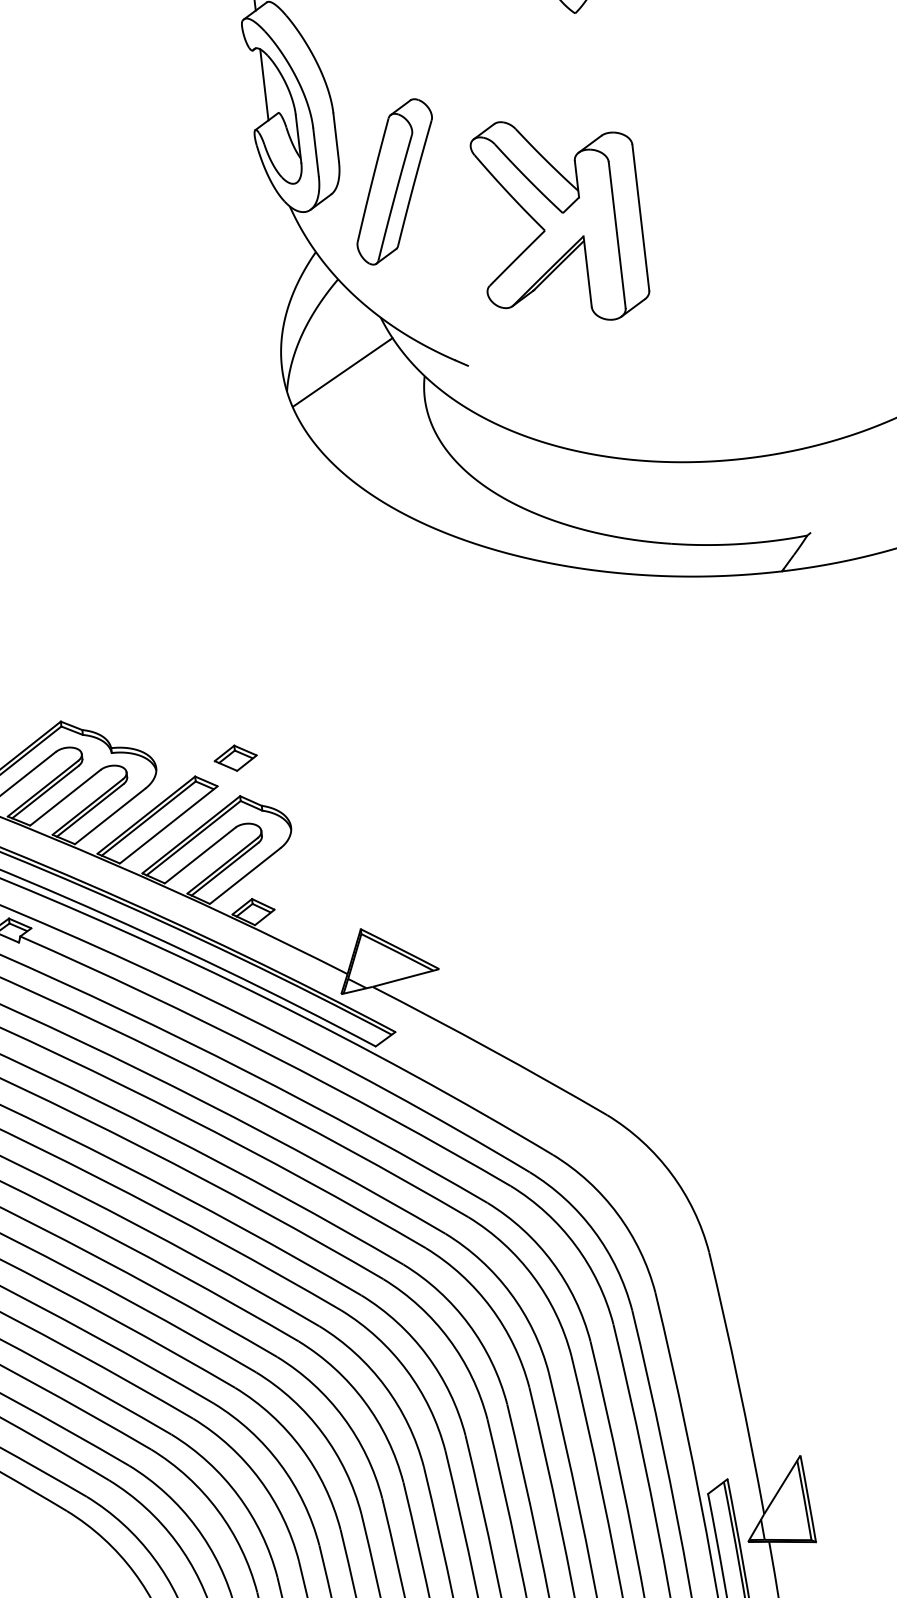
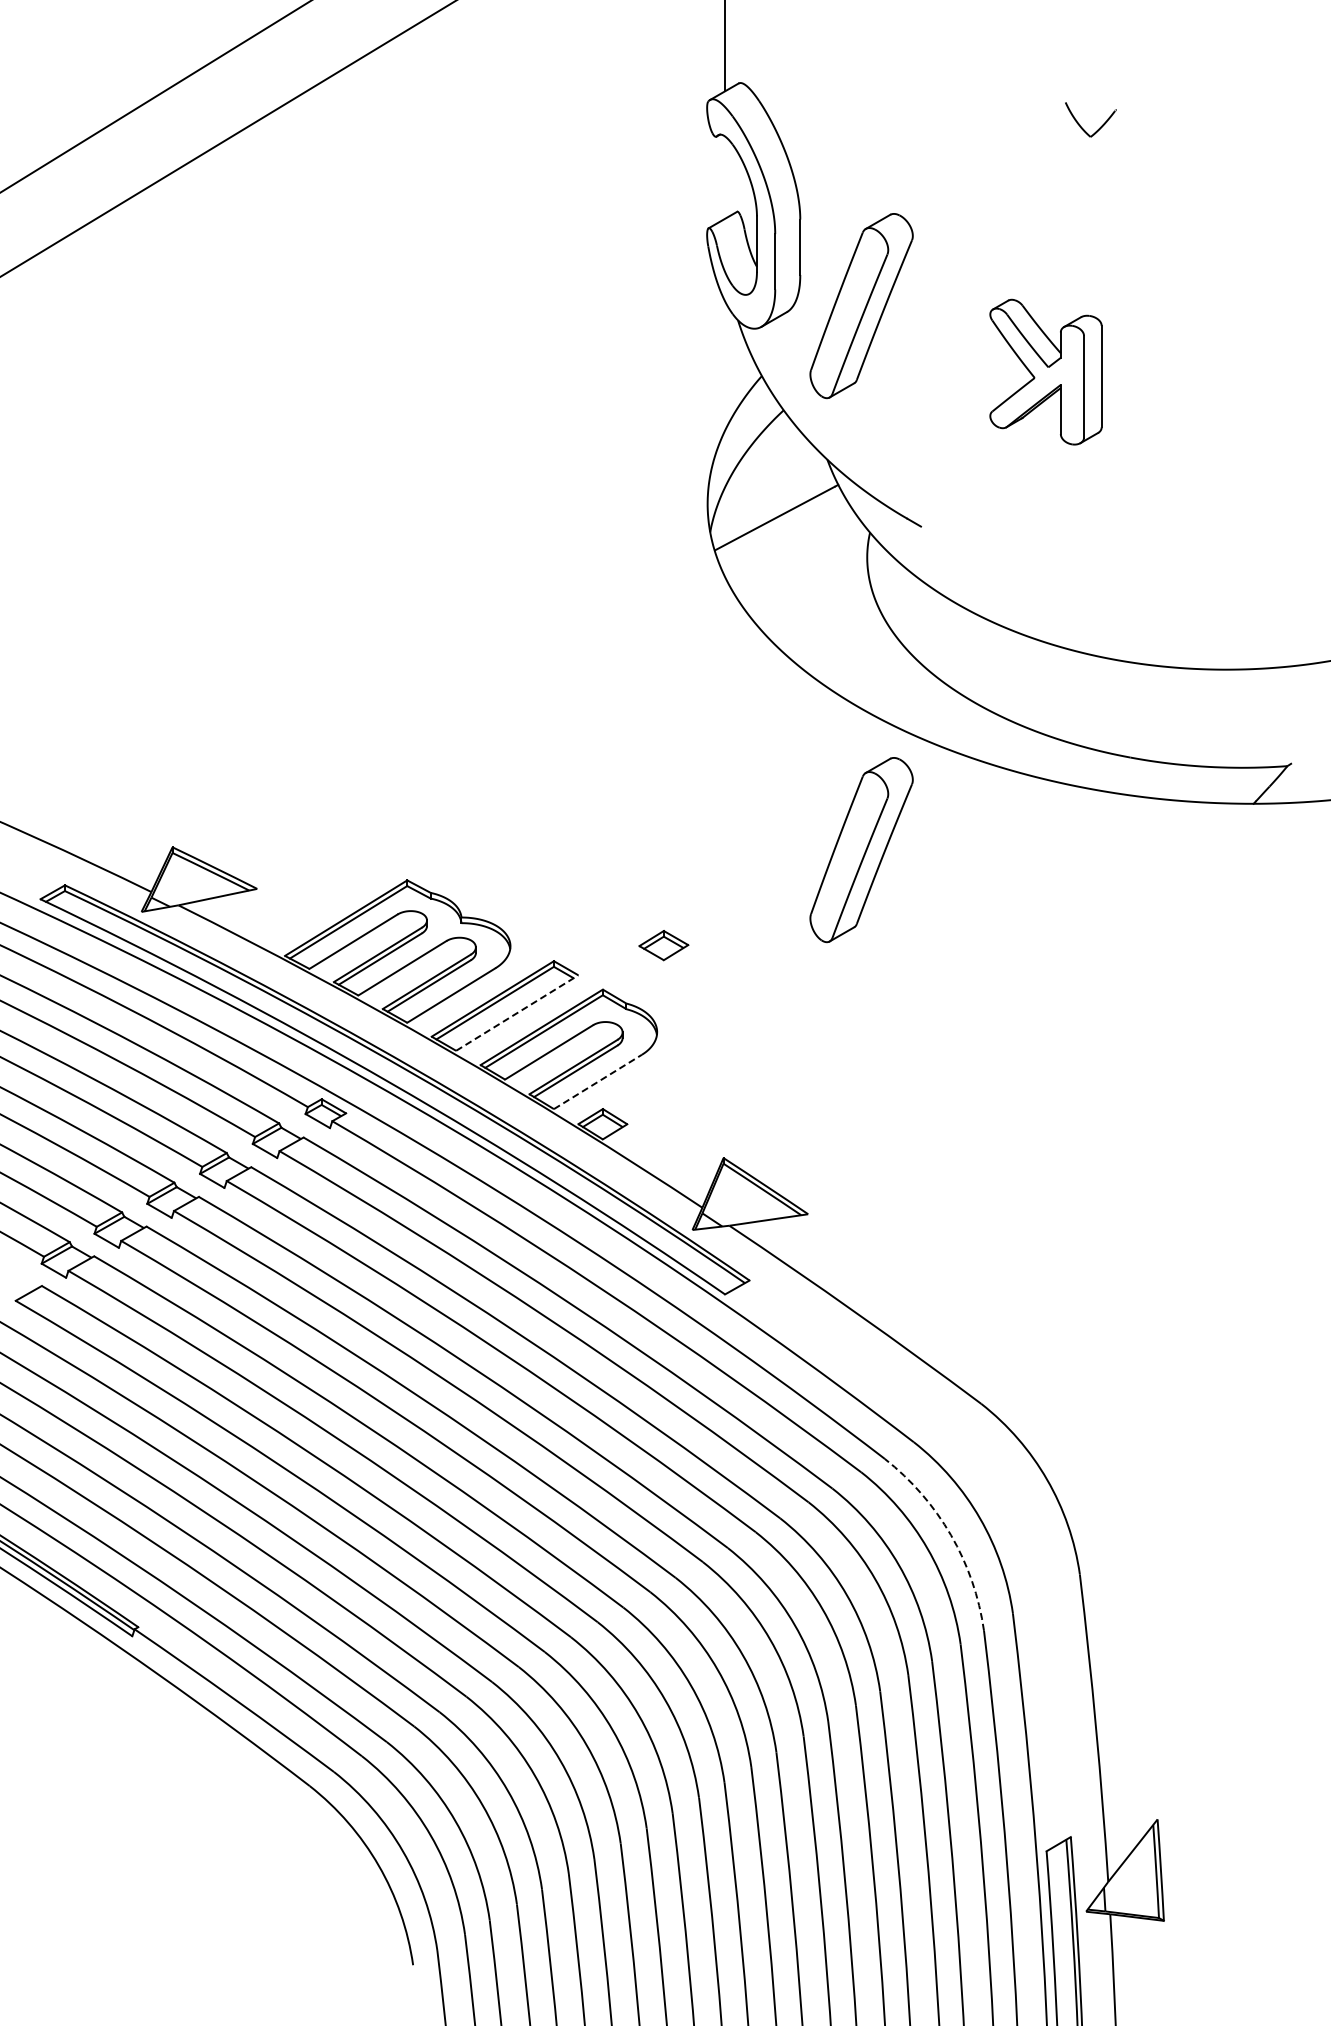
line: (263, 84) -> (724, 177), removed
part: (559, 219) -> (1045, 371), size x0.6
part: (448, 650) -> (861, 850), added
part: (235, 758) -> (663, 945), moved
line: (169, 825) -> (517, 1013), solid -> dashed
line: (244, 875) -> (597, 1081), solid -> dashed
arc: (594, 1231) -> (951, 1535), solid -> dashed

